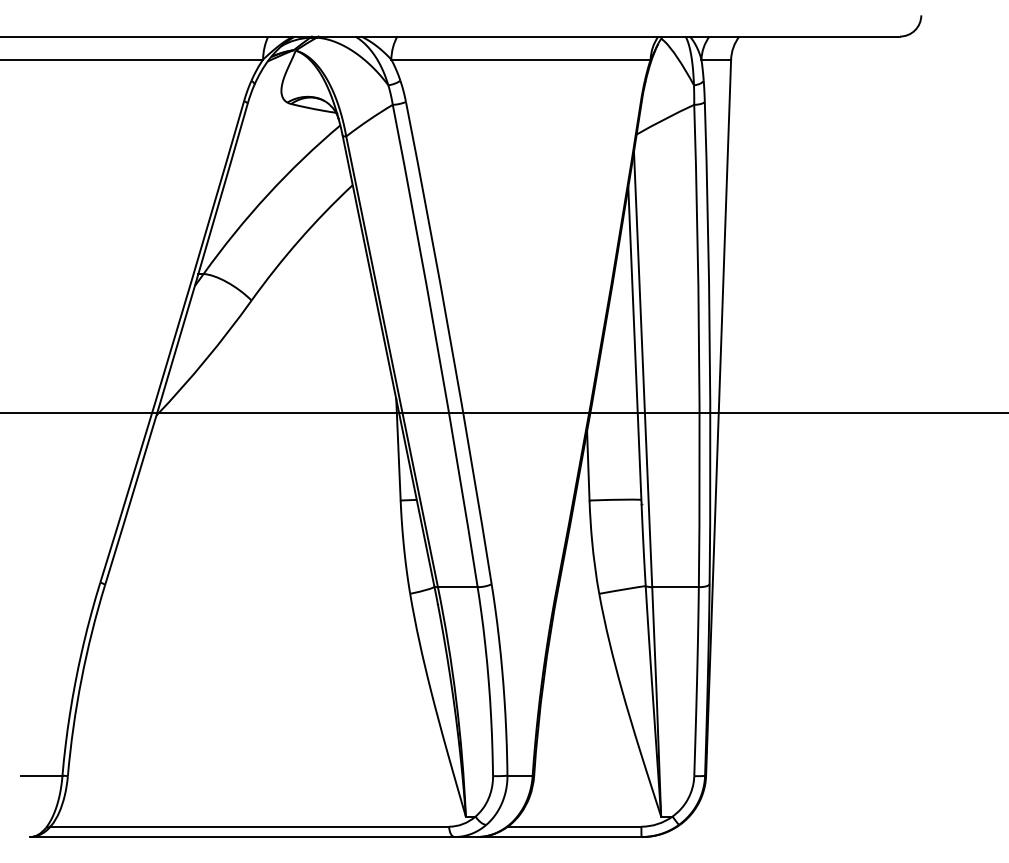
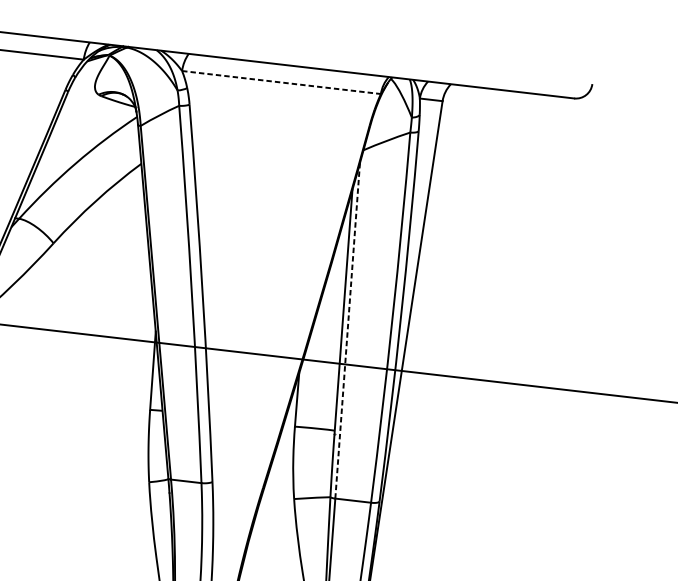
line: (520, 59) -> (281, 82), solid -> dashed
line: (643, 369) -> (347, 330), solid -> dashed

